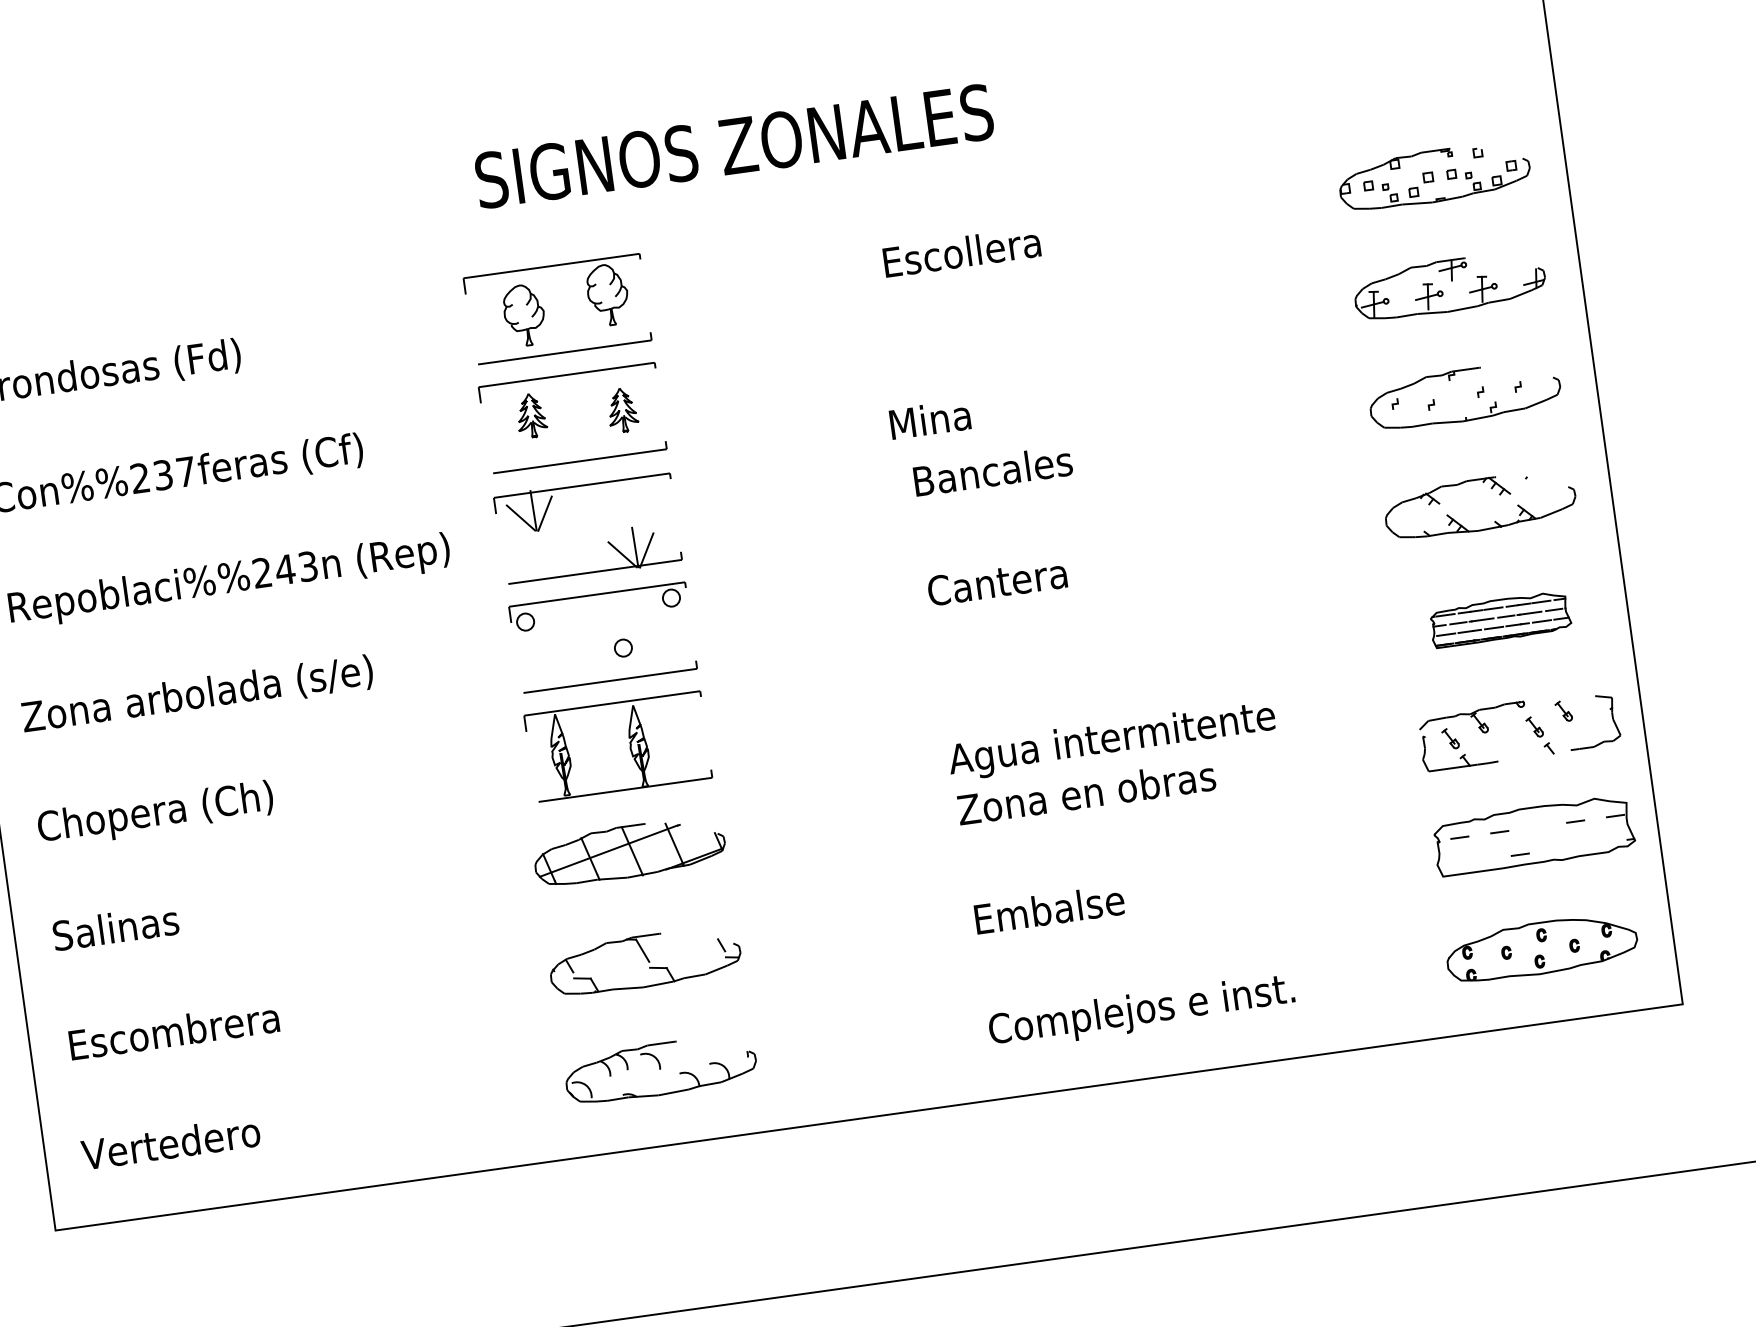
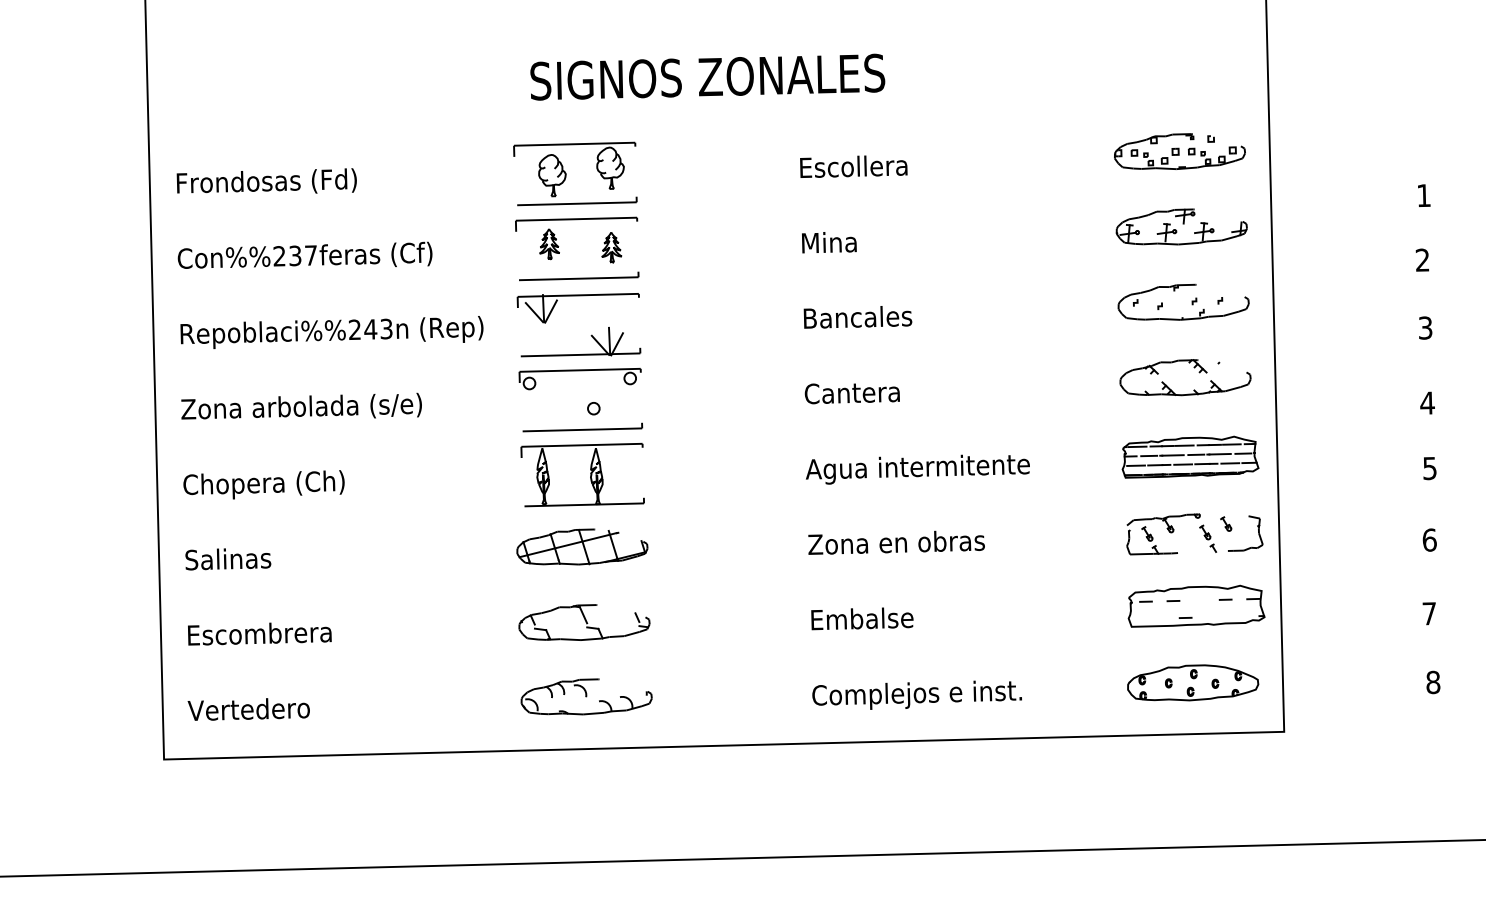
text: (930, 419) -> (829, 242), moved
part: (1500, 618) -> (1190, 456), size x1.43
text: (1111, 741) -> (917, 469), moved

